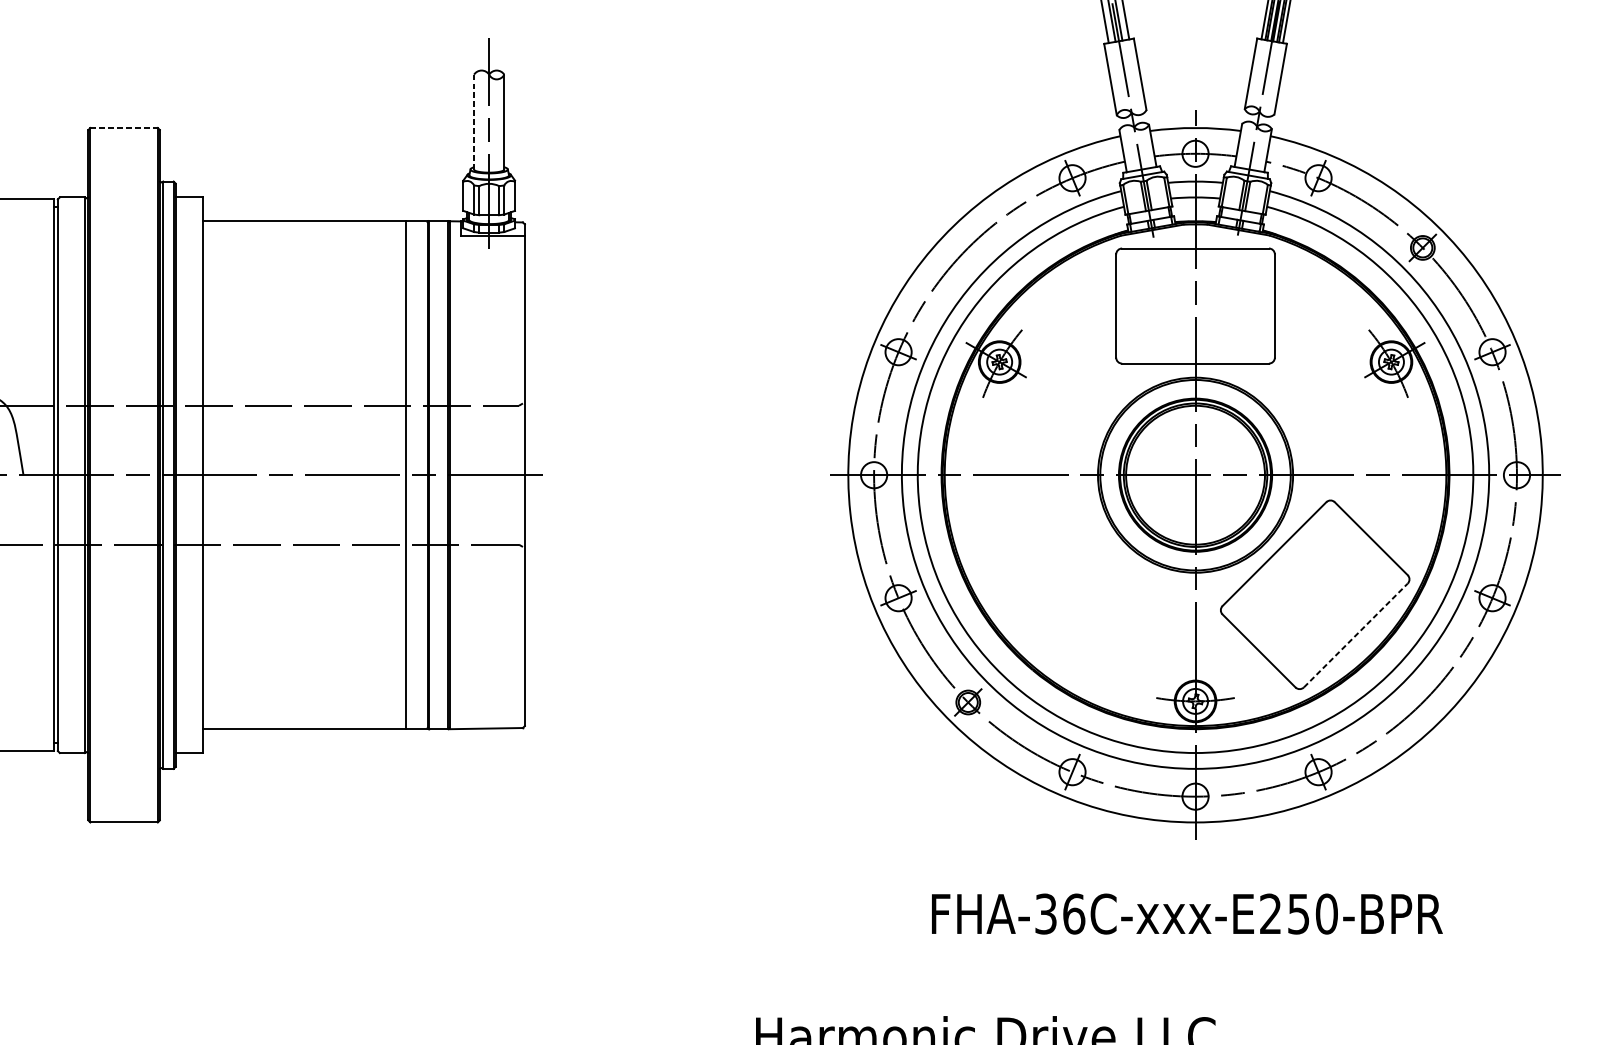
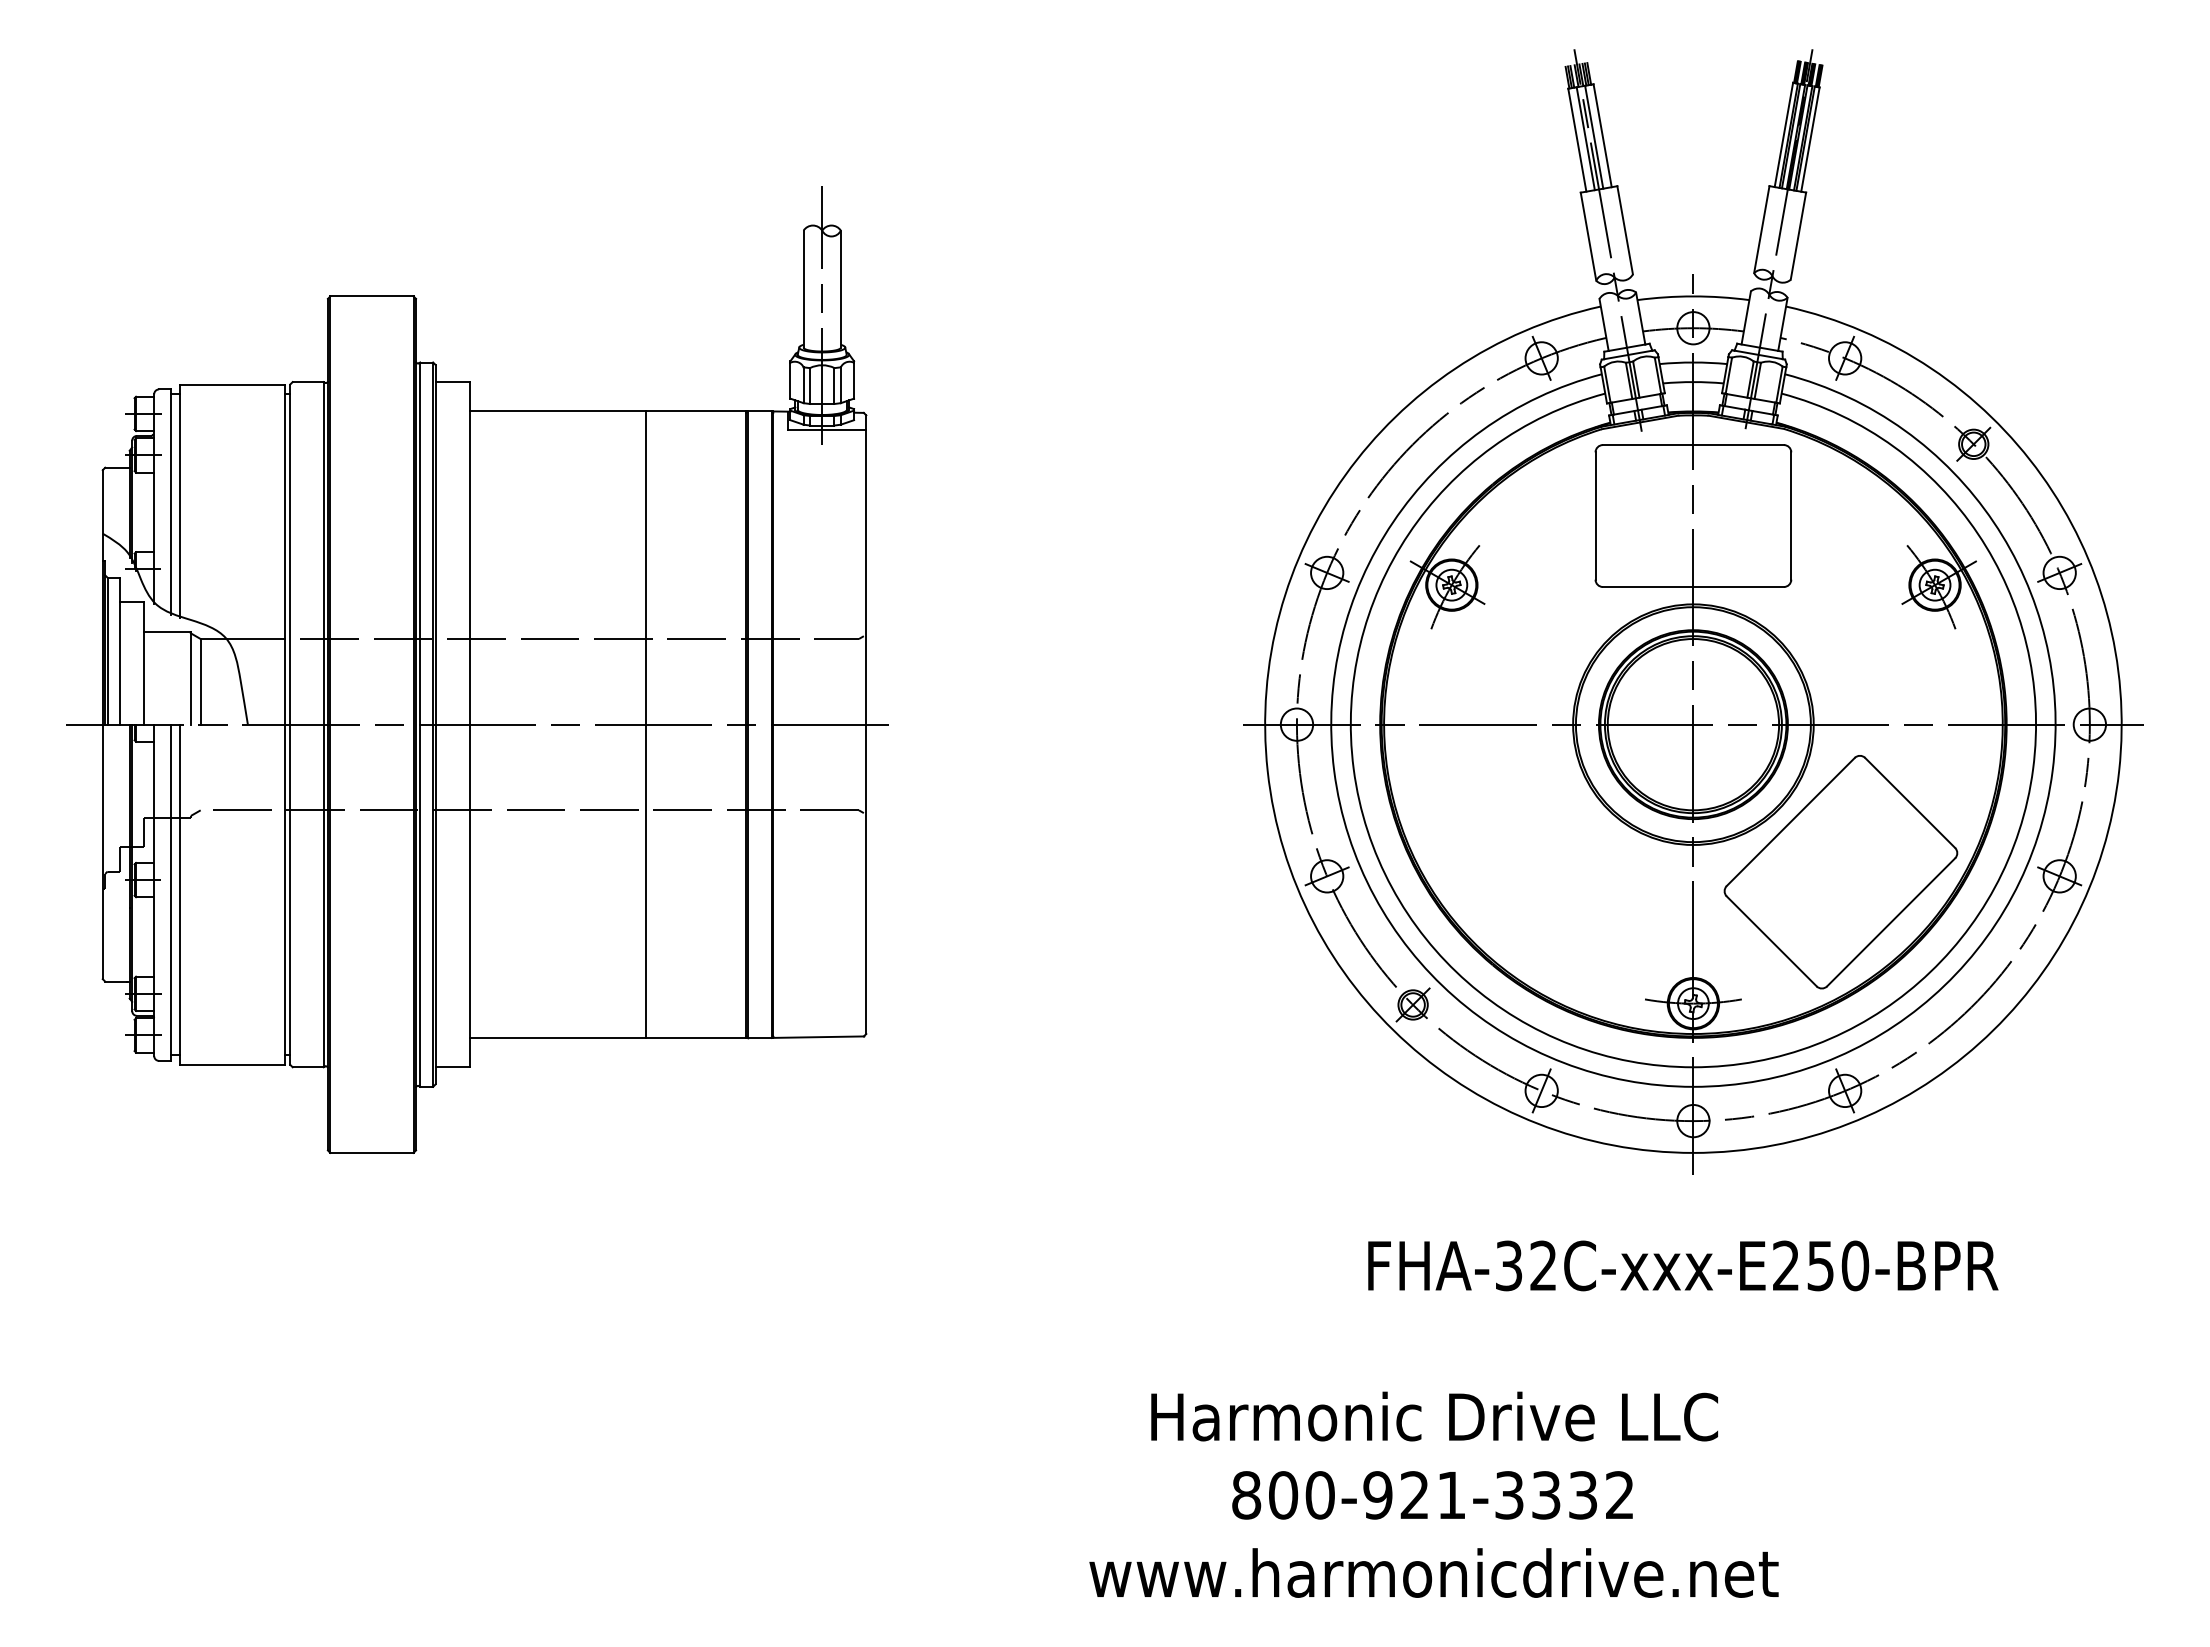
line: (473, 122) -> (803, 289), dashed -> solid
line: (123, 128) -> (371, 296), dashed -> solid
line: (406, 475) -> (646, 724), moved
line: (1356, 635) -> (1891, 922), dashed -> solid
text: (1073, 913) -> (1543, 1265), FHA-36C-xxx-E250-BPR -> FHA-32C-xxx-E250-BPR

